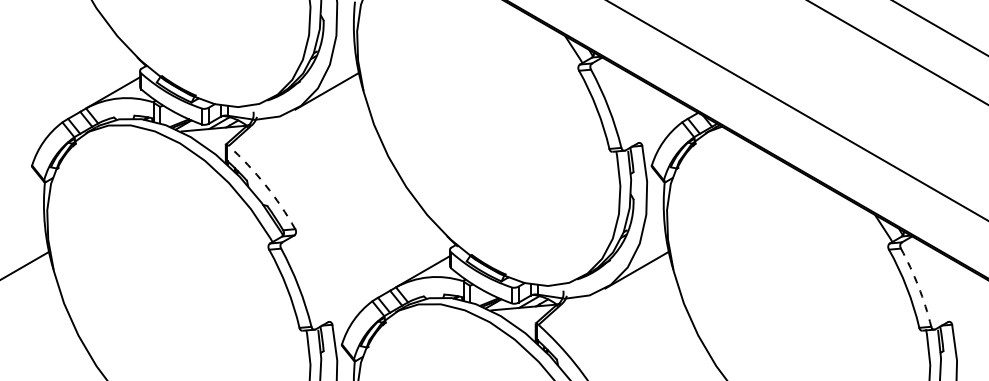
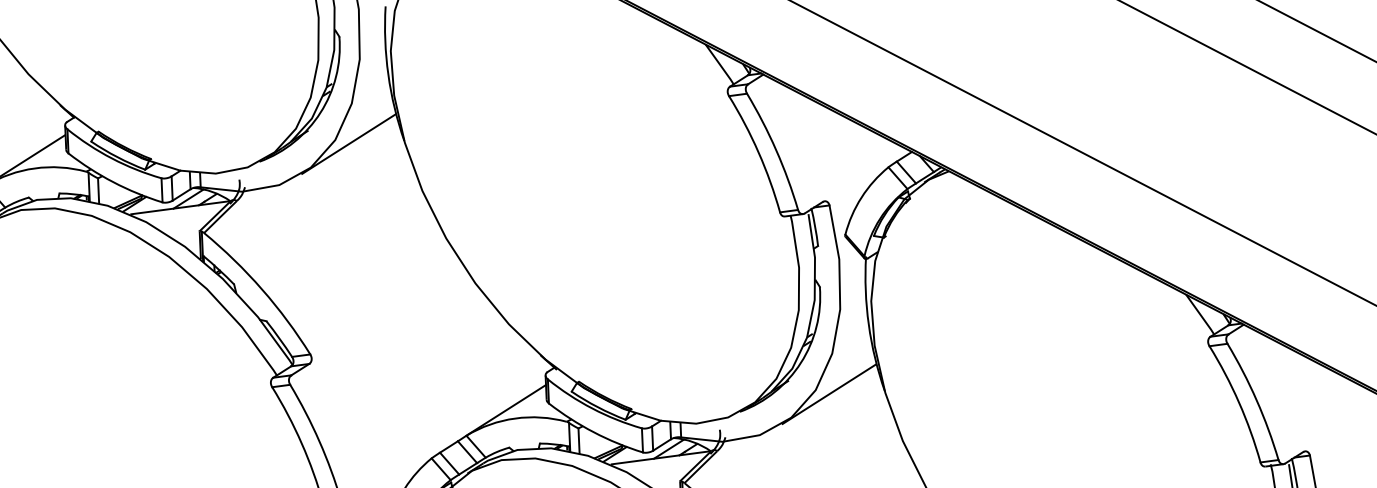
arc: (265, 184) -> (262, 288), dashed -> solid
arc: (918, 286) -> (1256, 399), dashed -> solid

